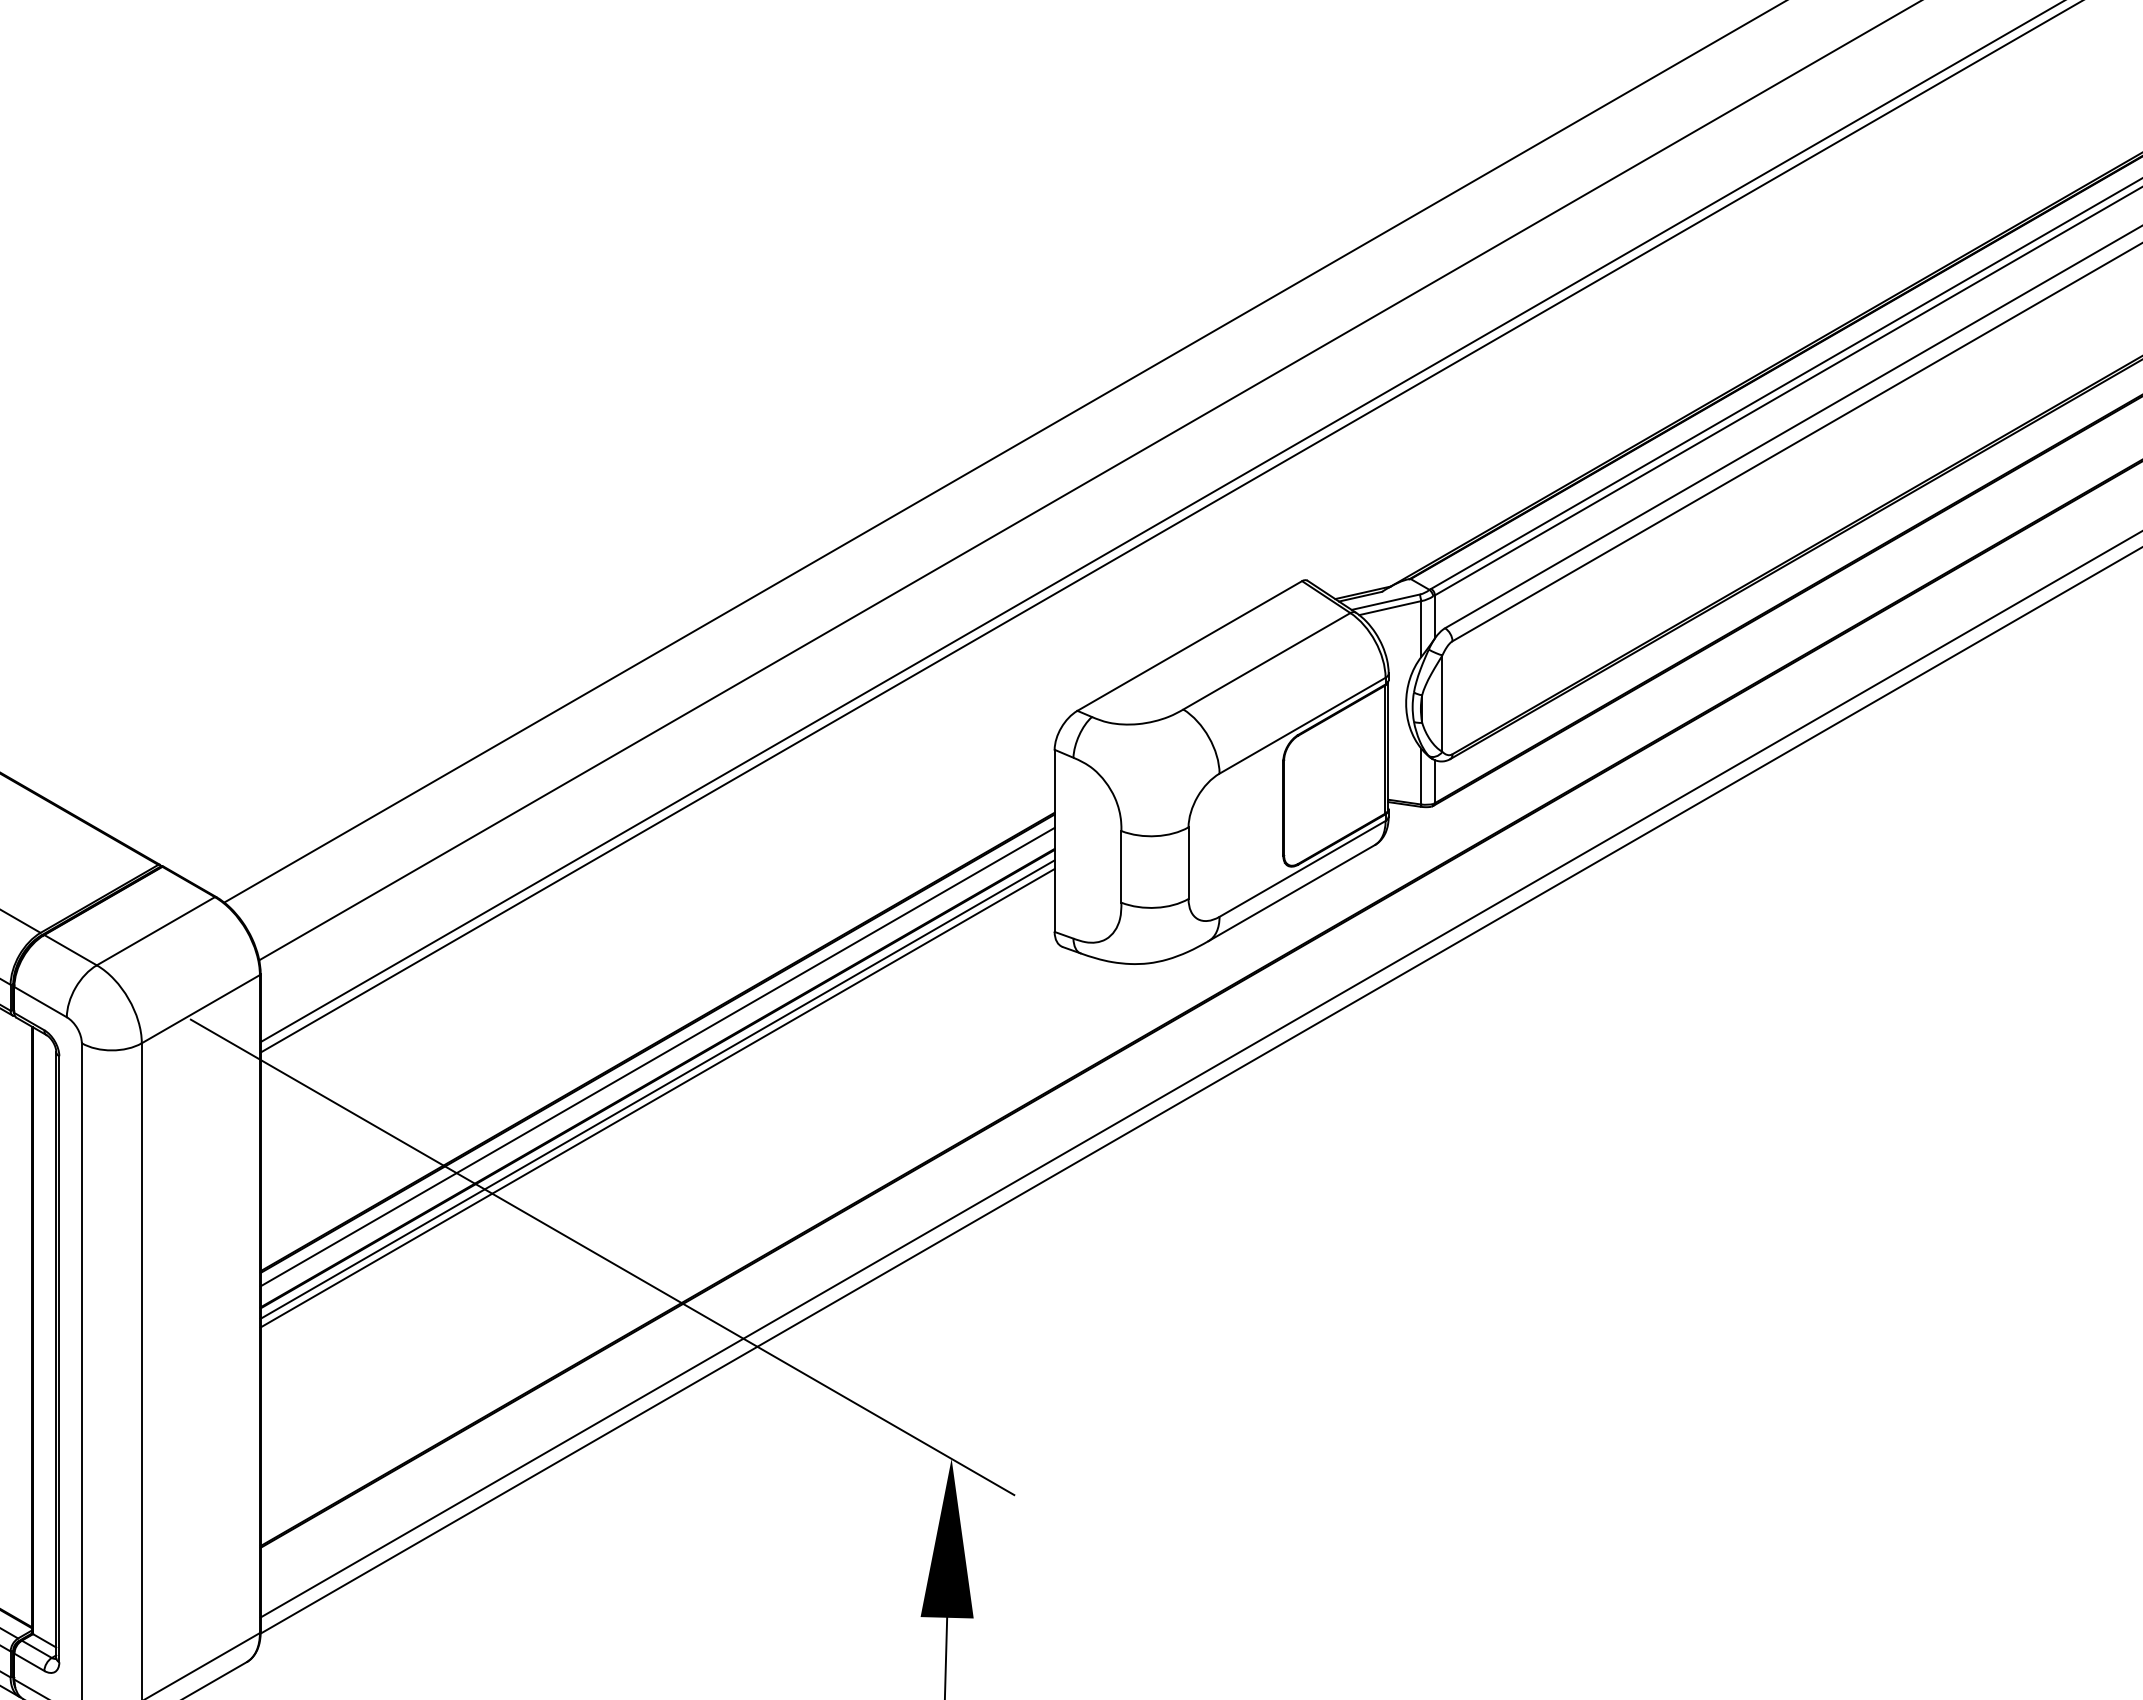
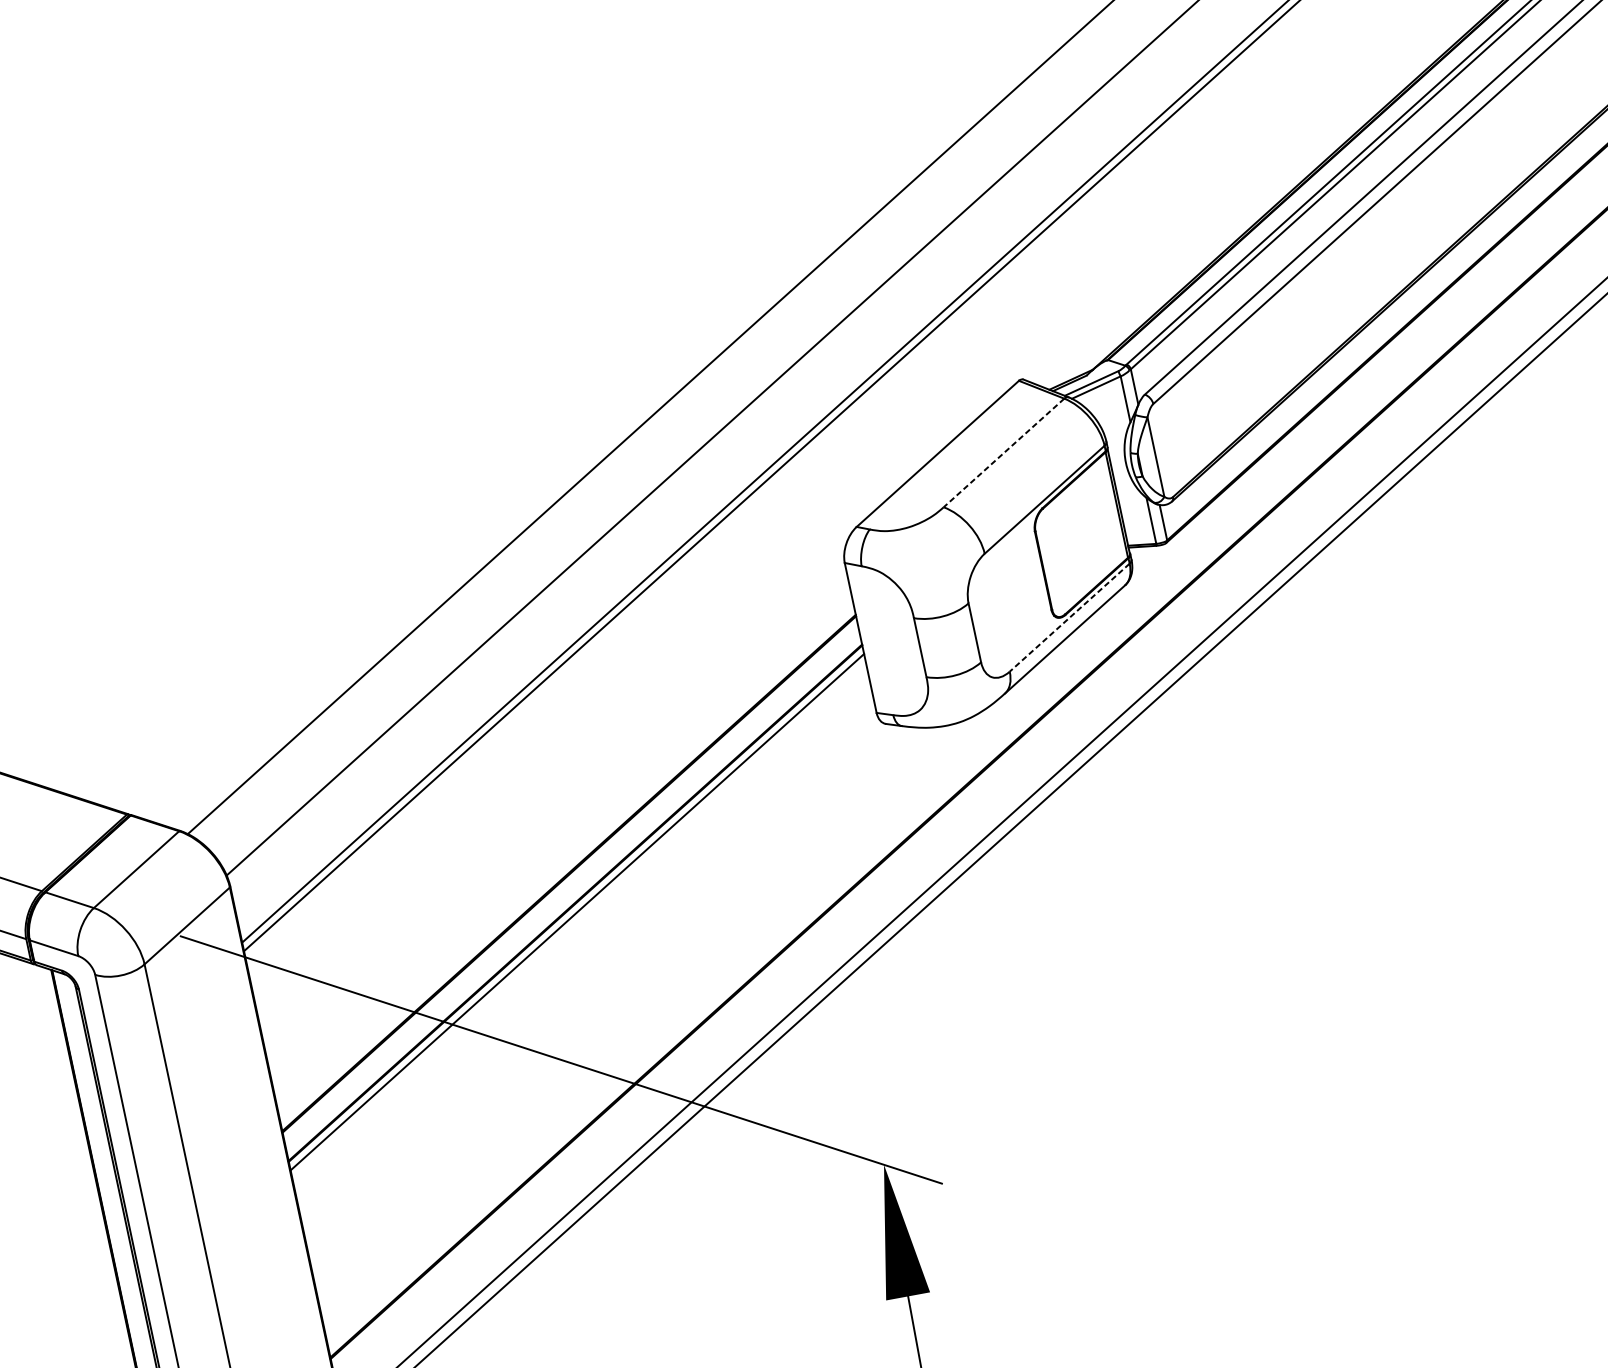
line: (1266, 661) -> (1003, 453), solid -> dashed
line: (1302, 868) -> (1069, 617), solid -> dashed
line: (657, 1056) -> (571, 884), removed
line: (657, 1098) -> (578, 919), removed

